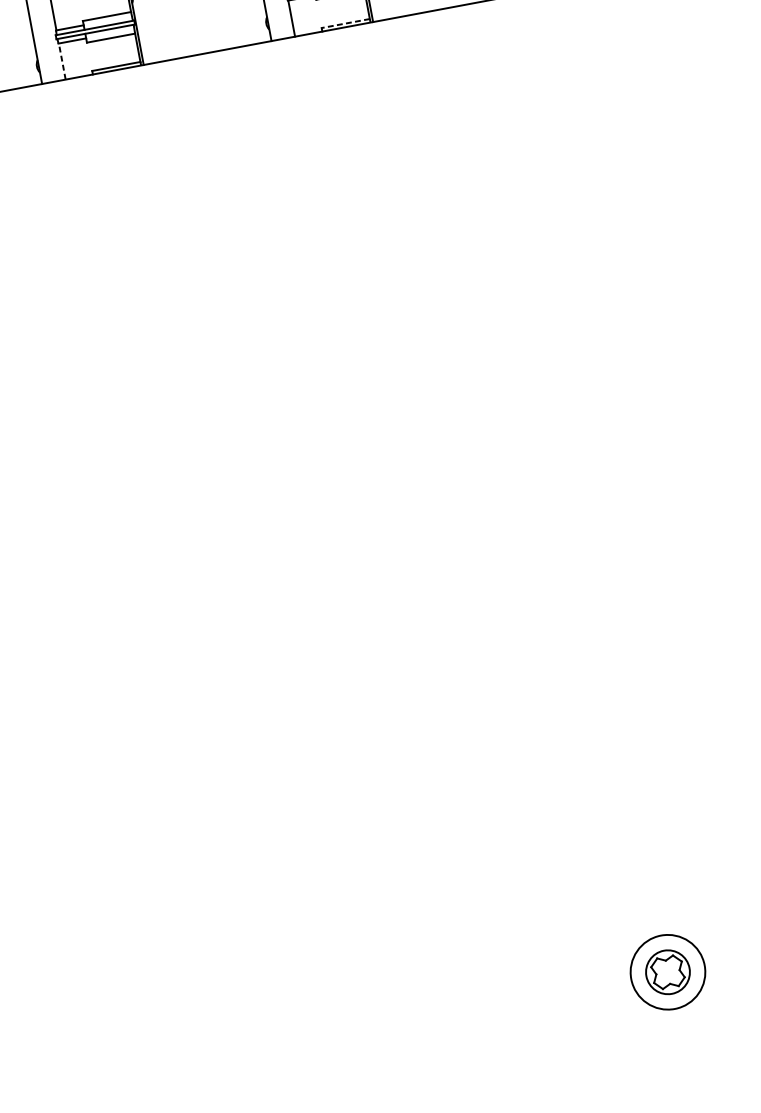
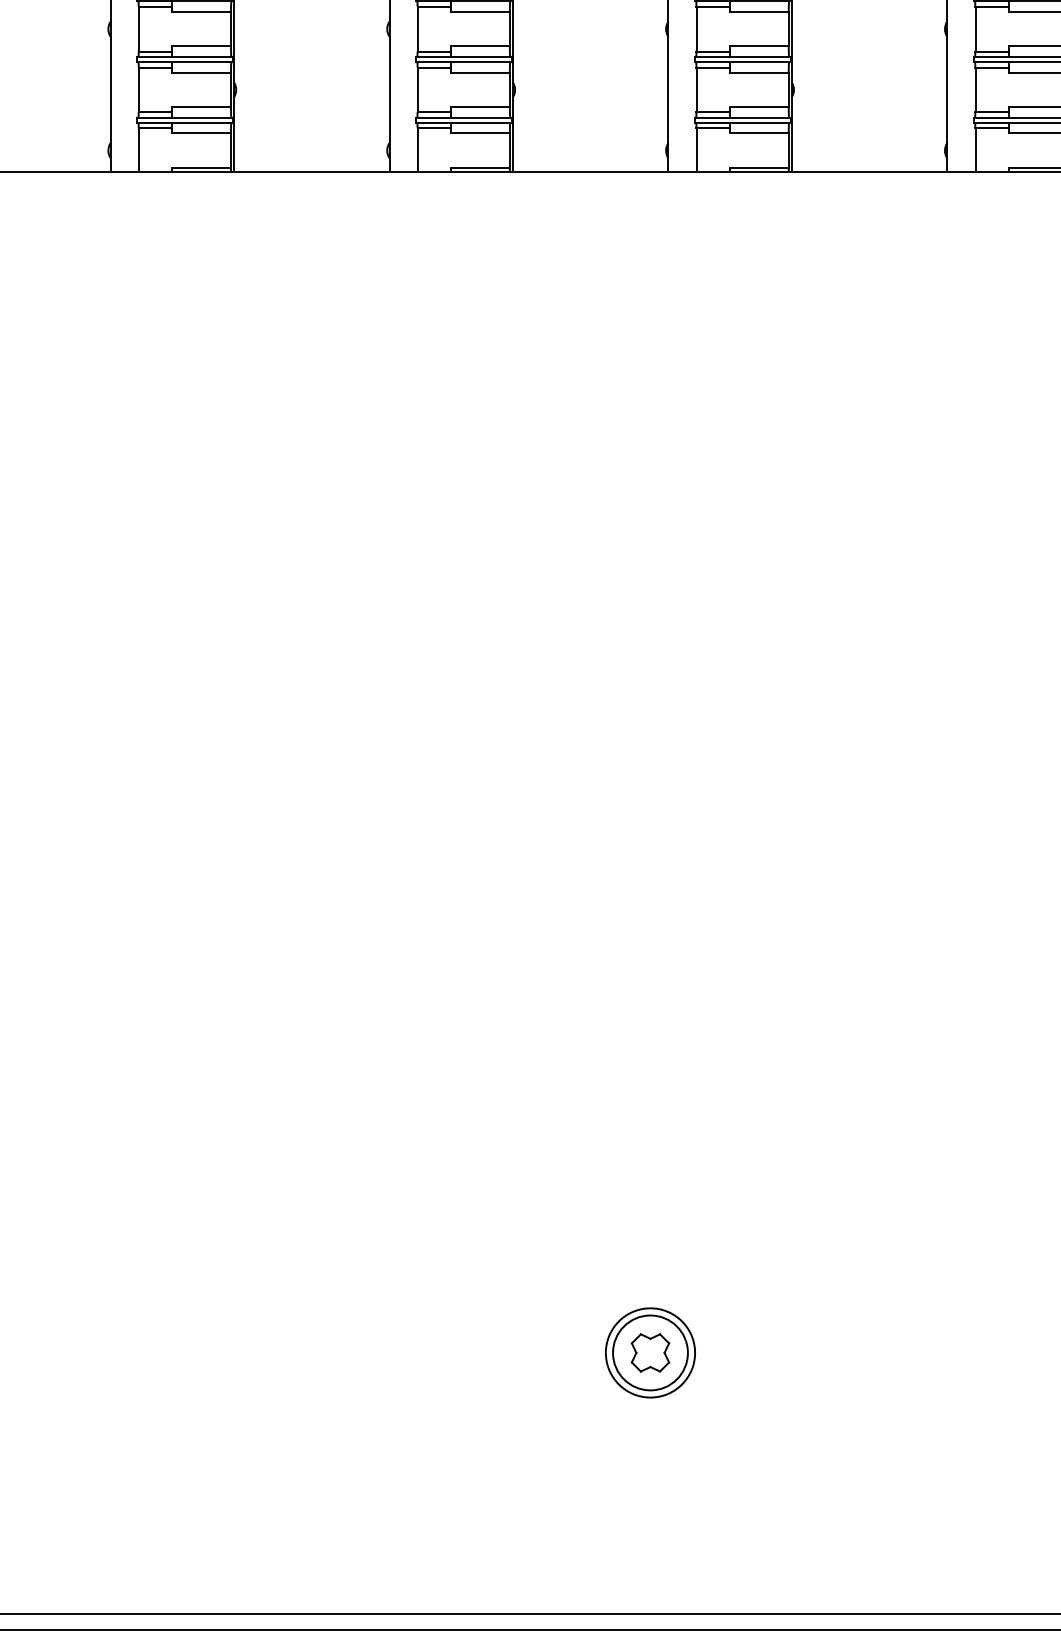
line: (345, 23) -> (480, 167), dashed -> solid
line: (62, 61) -> (139, 150), dashed -> solid
circle: (667, 971) -> (650, 1352), size x1.43

